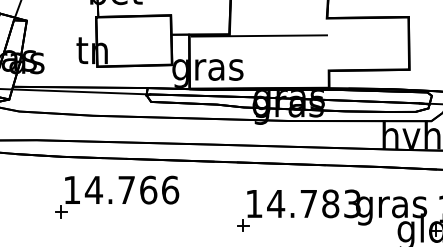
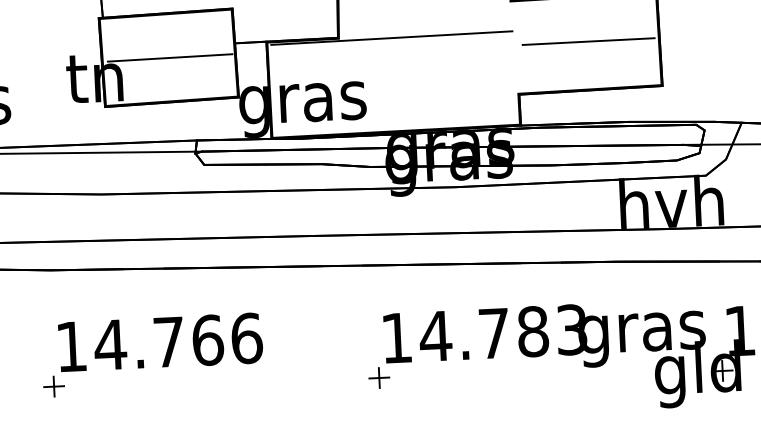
line: (134, 40) -> (169, 56), added
line: (369, 42) -> (588, 40), added
part: (117, 196) -> (153, 354), moved

